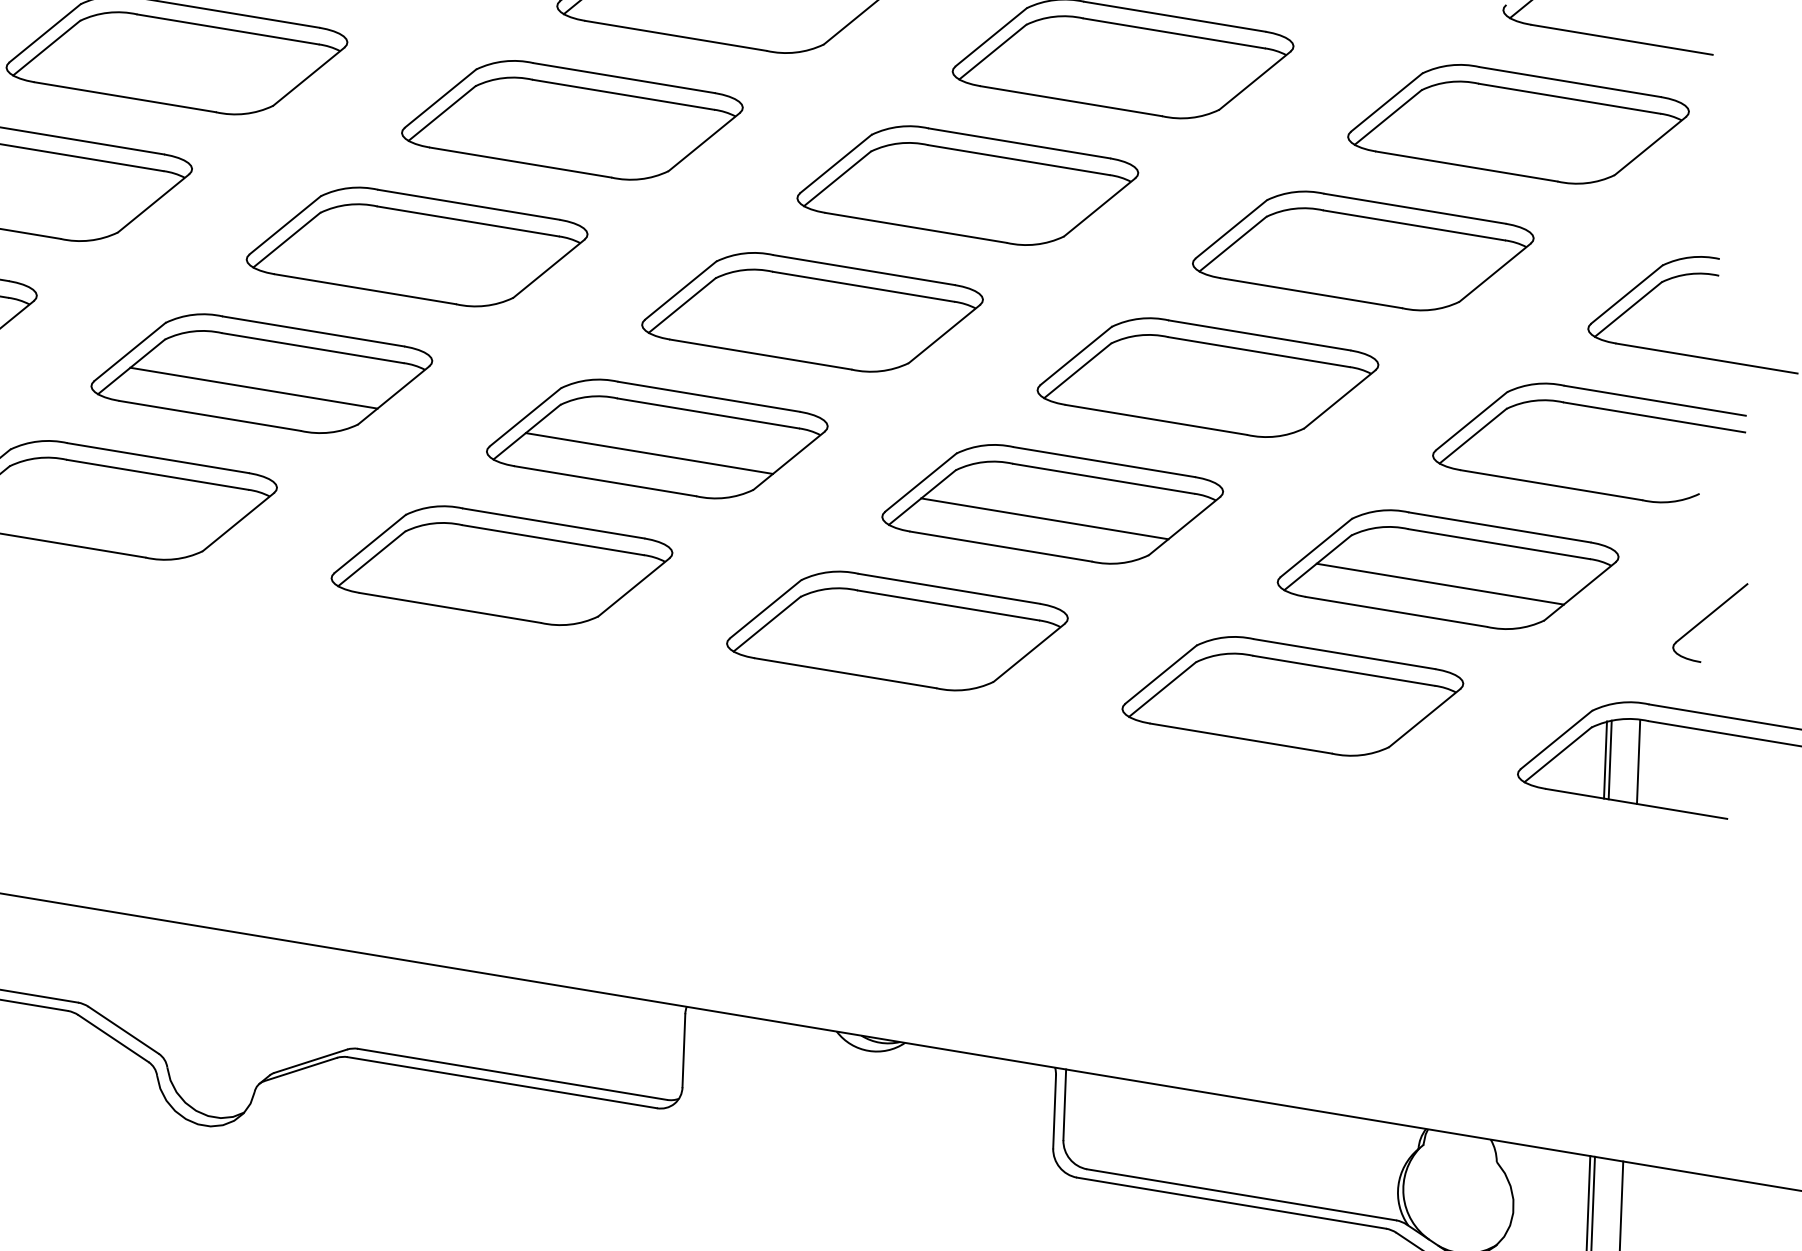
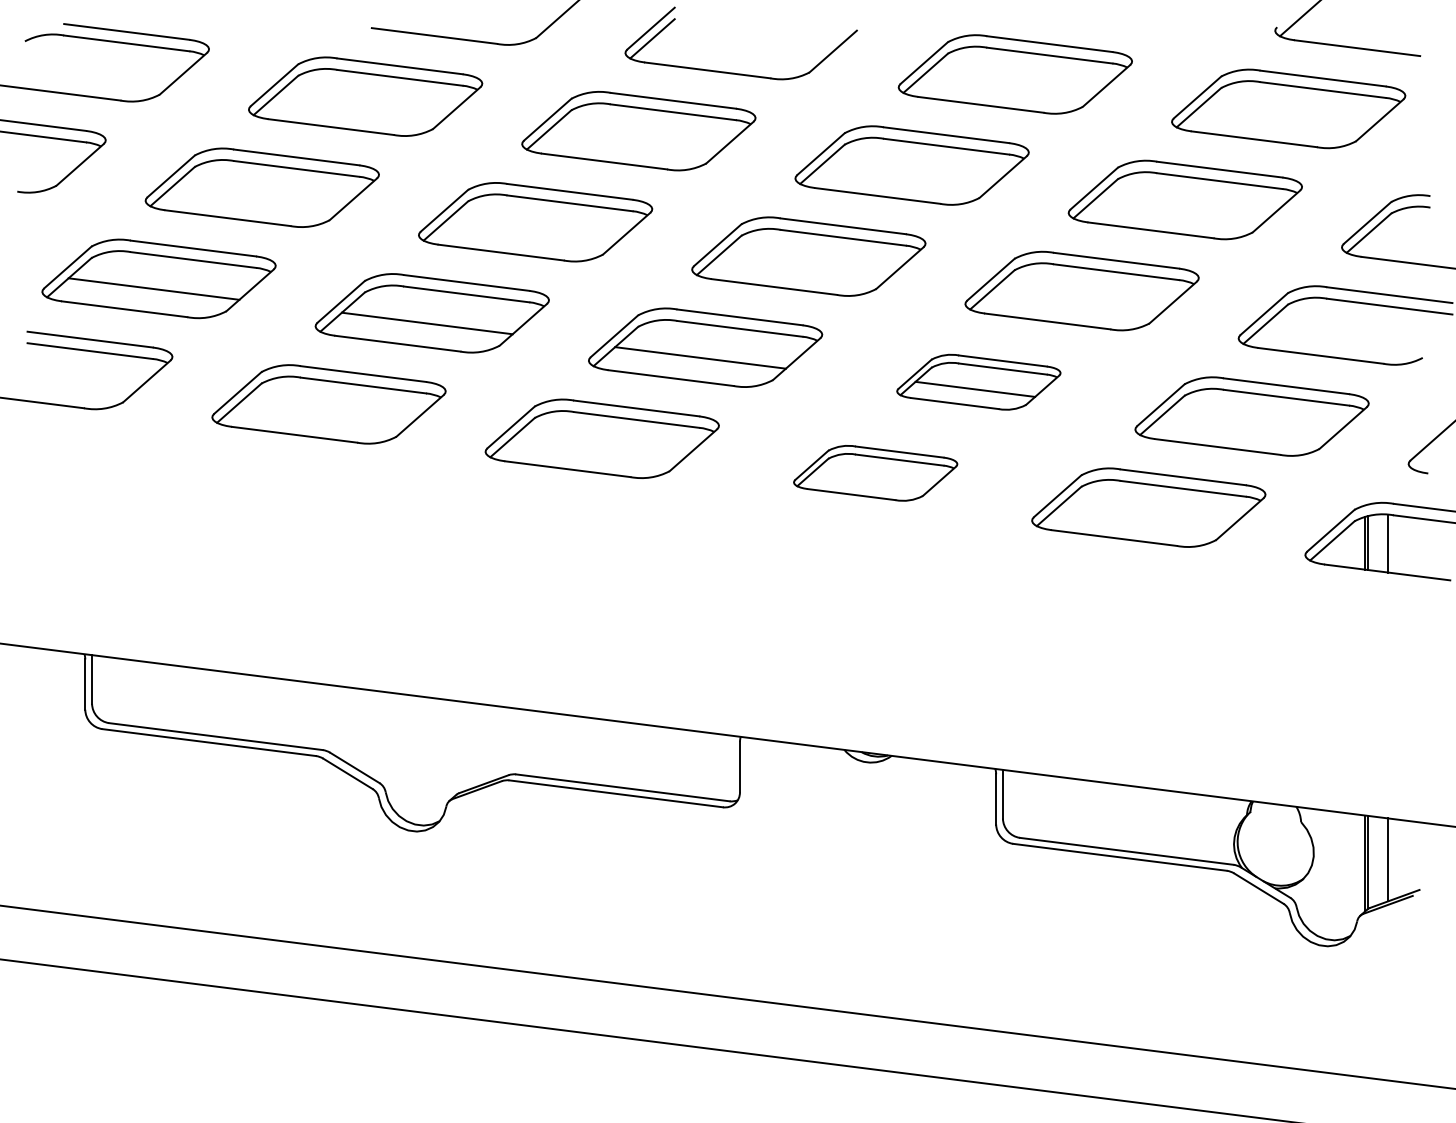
part: (1052, 504) -> (978, 382), size x0.7
line: (1439, 583) -> (1246, 426), removed
part: (897, 631) -> (875, 473), size x0.7

